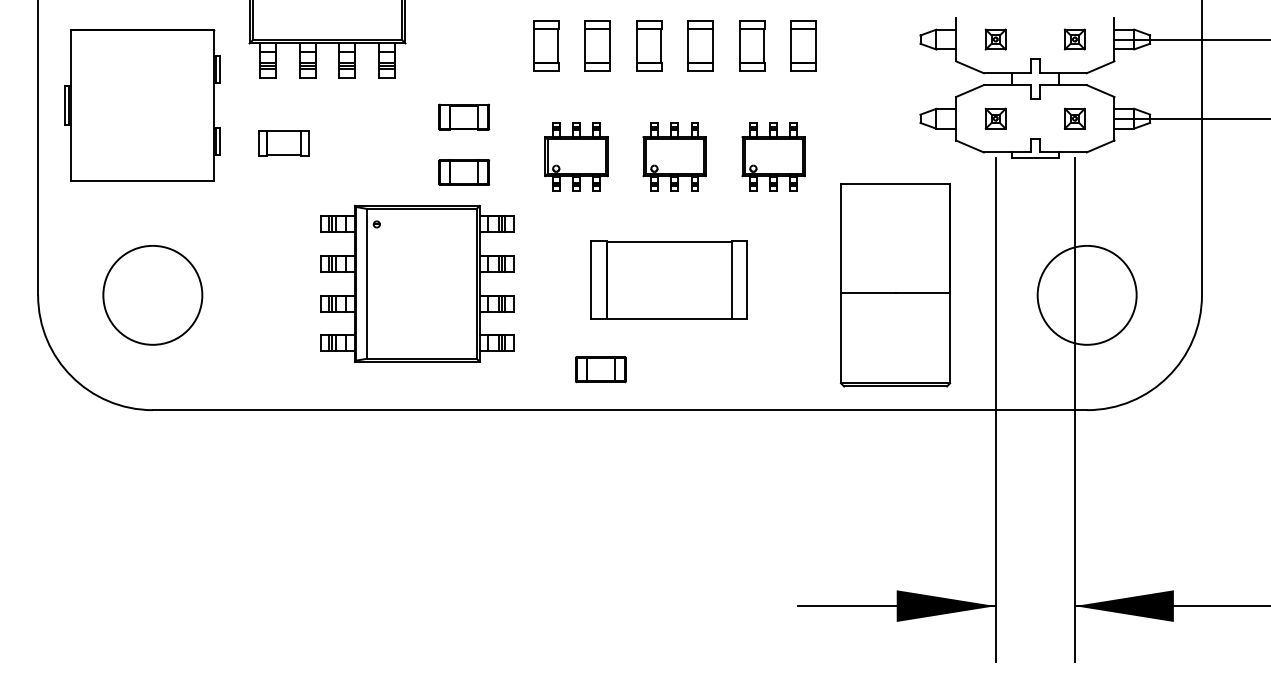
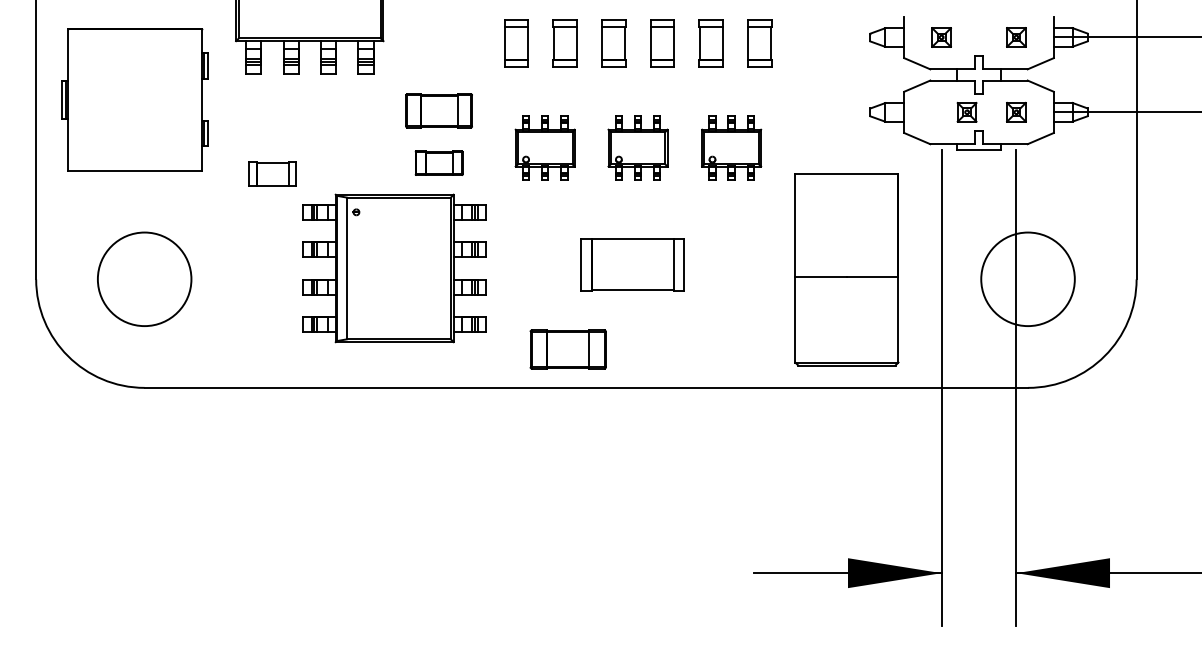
part: (464, 116) -> (439, 110), size x1.4
part: (995, 118) -> (966, 112), moved
part: (283, 143) -> (271, 174), moved
part: (668, 279) -> (632, 264), size x0.7
part: (600, 369) -> (567, 349), size x1.6

